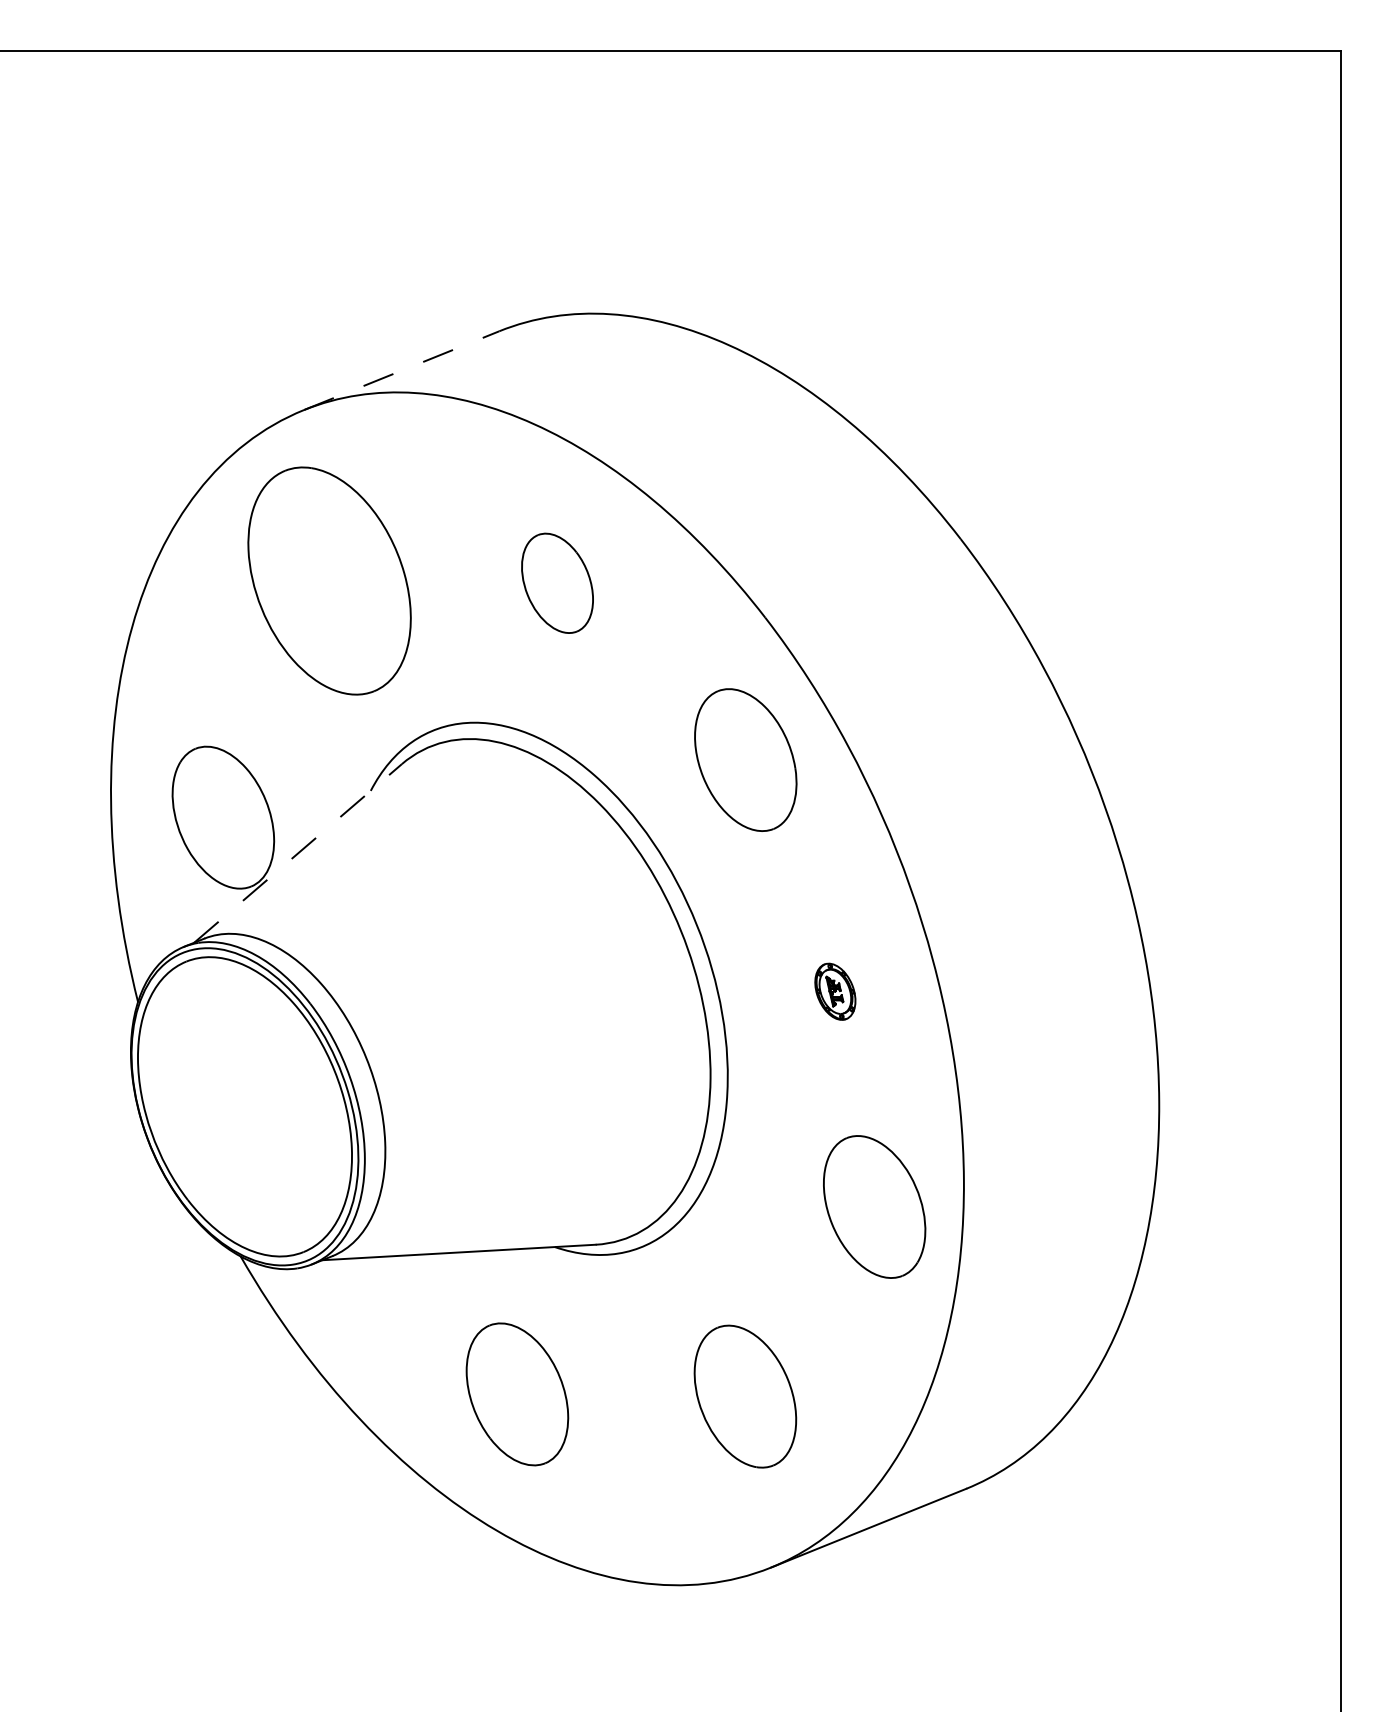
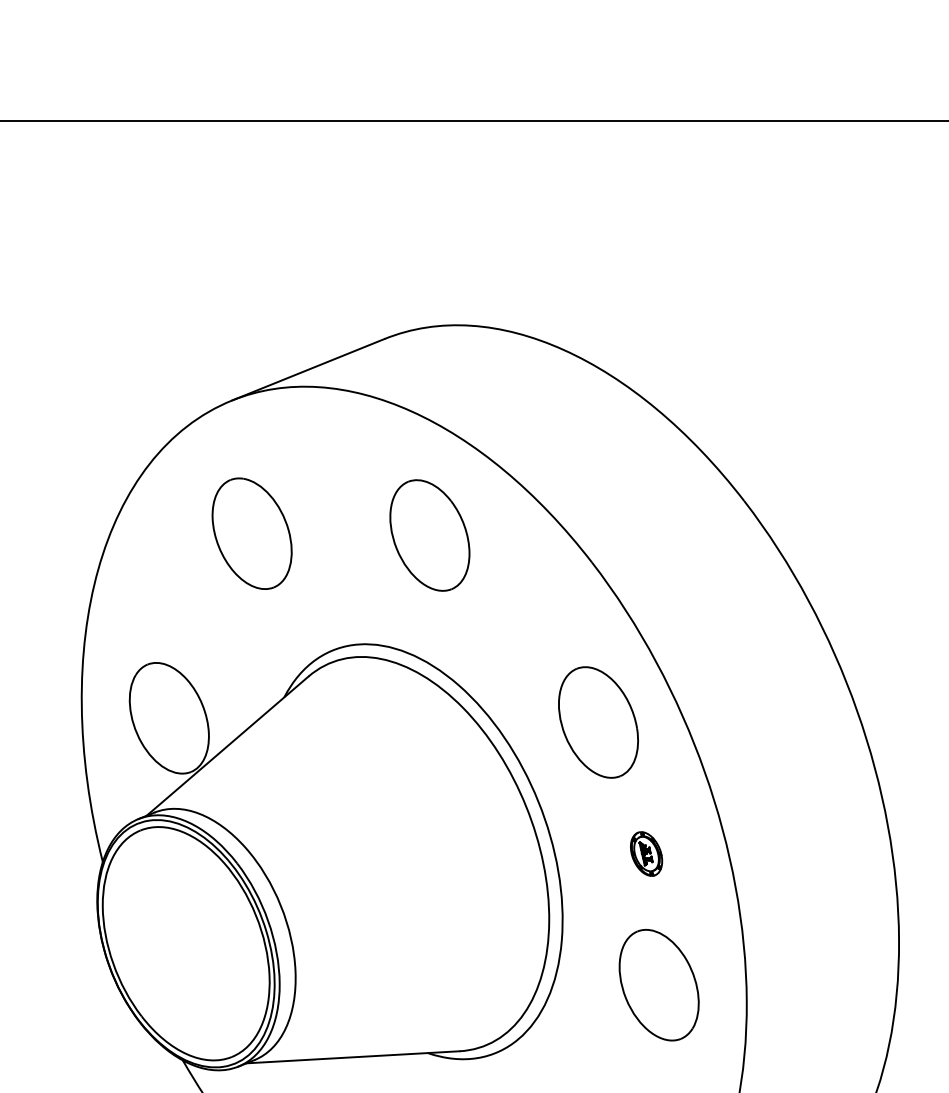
line: (402, 370) -> (309, 369), dashed -> solid
part: (329, 580) -> (252, 533), size x0.62
part: (557, 583) -> (429, 535), size x1.43
part: (745, 759) -> (598, 722), moved
line: (298, 853) -> (227, 746), dashed -> solid
part: (874, 1206) -> (659, 984), moved

